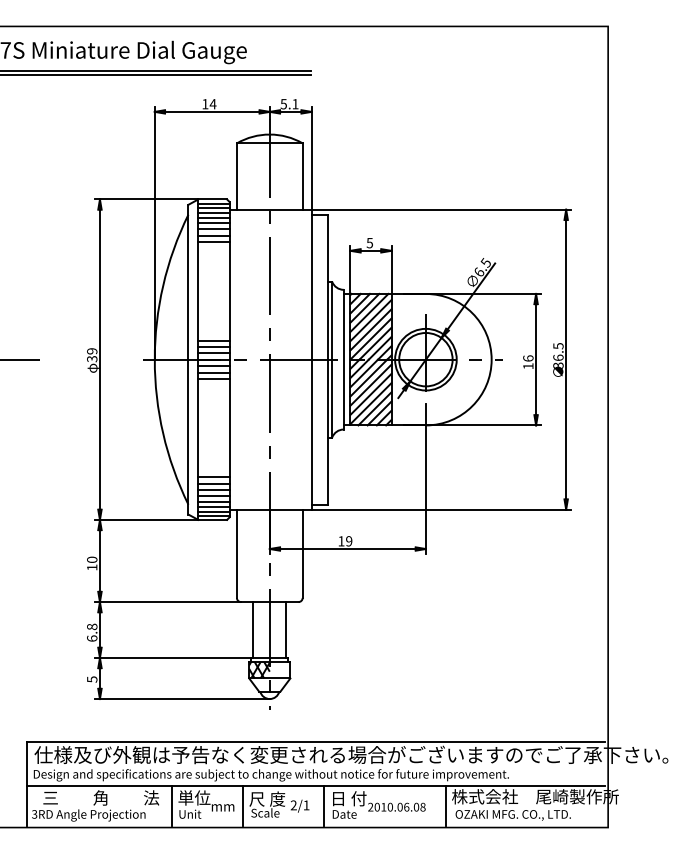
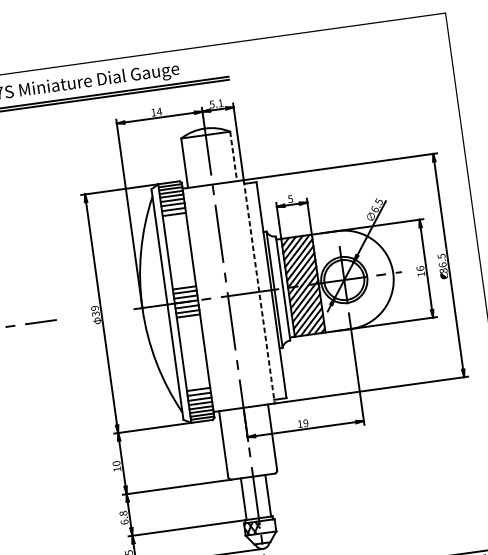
line: (302, 177) -> (233, 157), solid -> dashed
line: (311, 359) -> (259, 291), solid -> dashed

